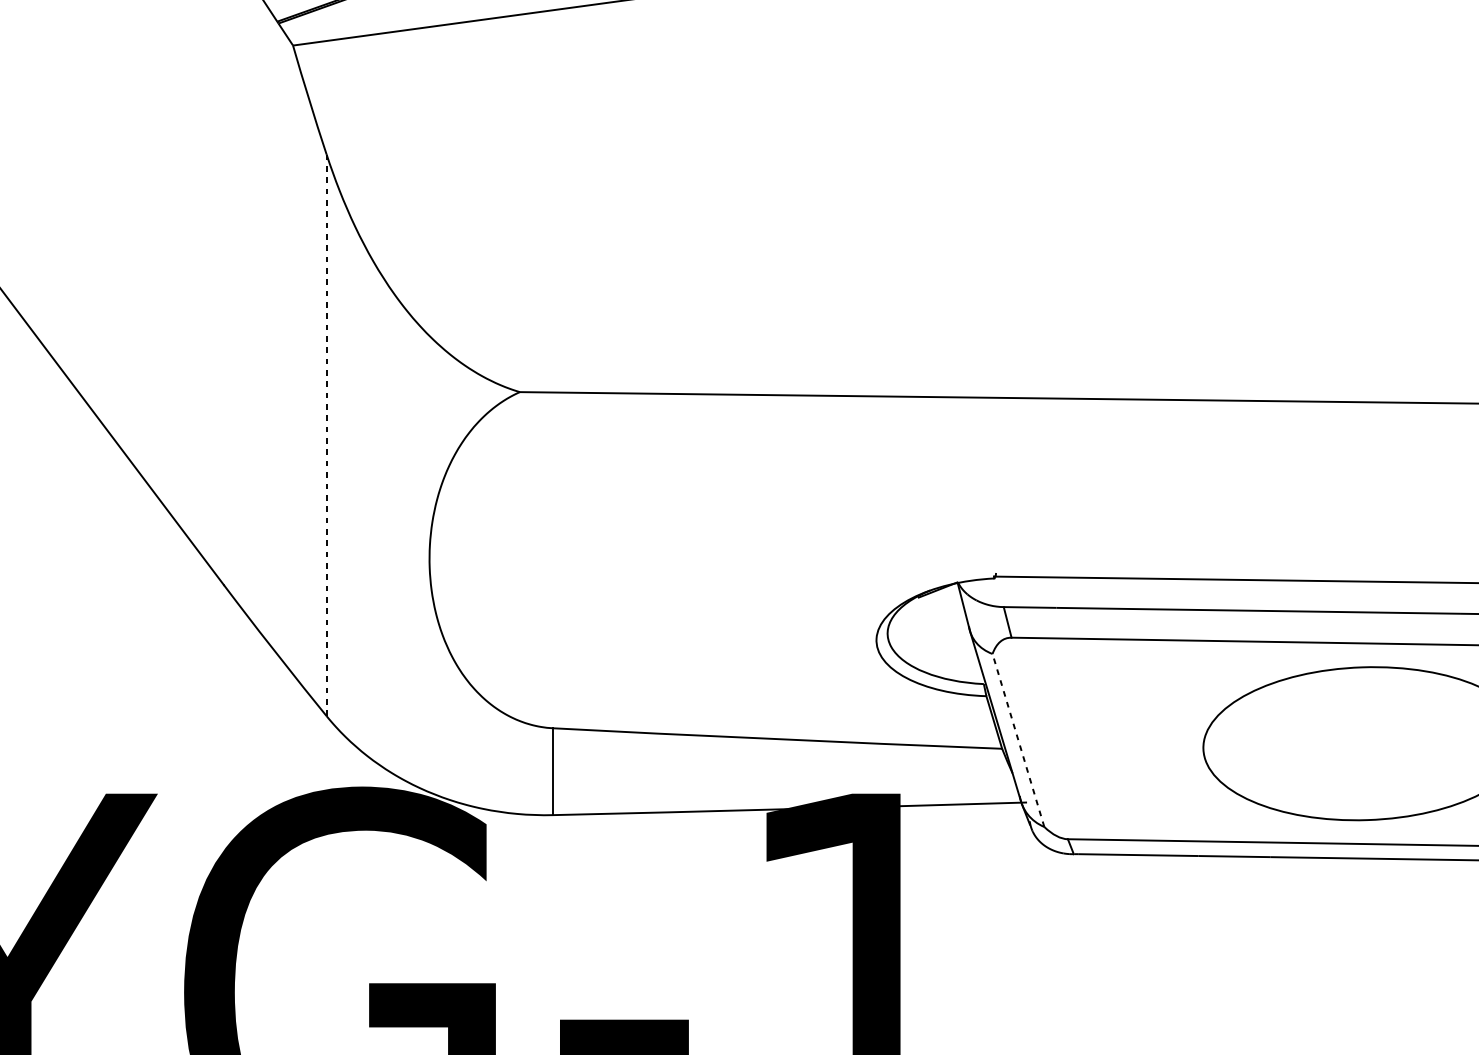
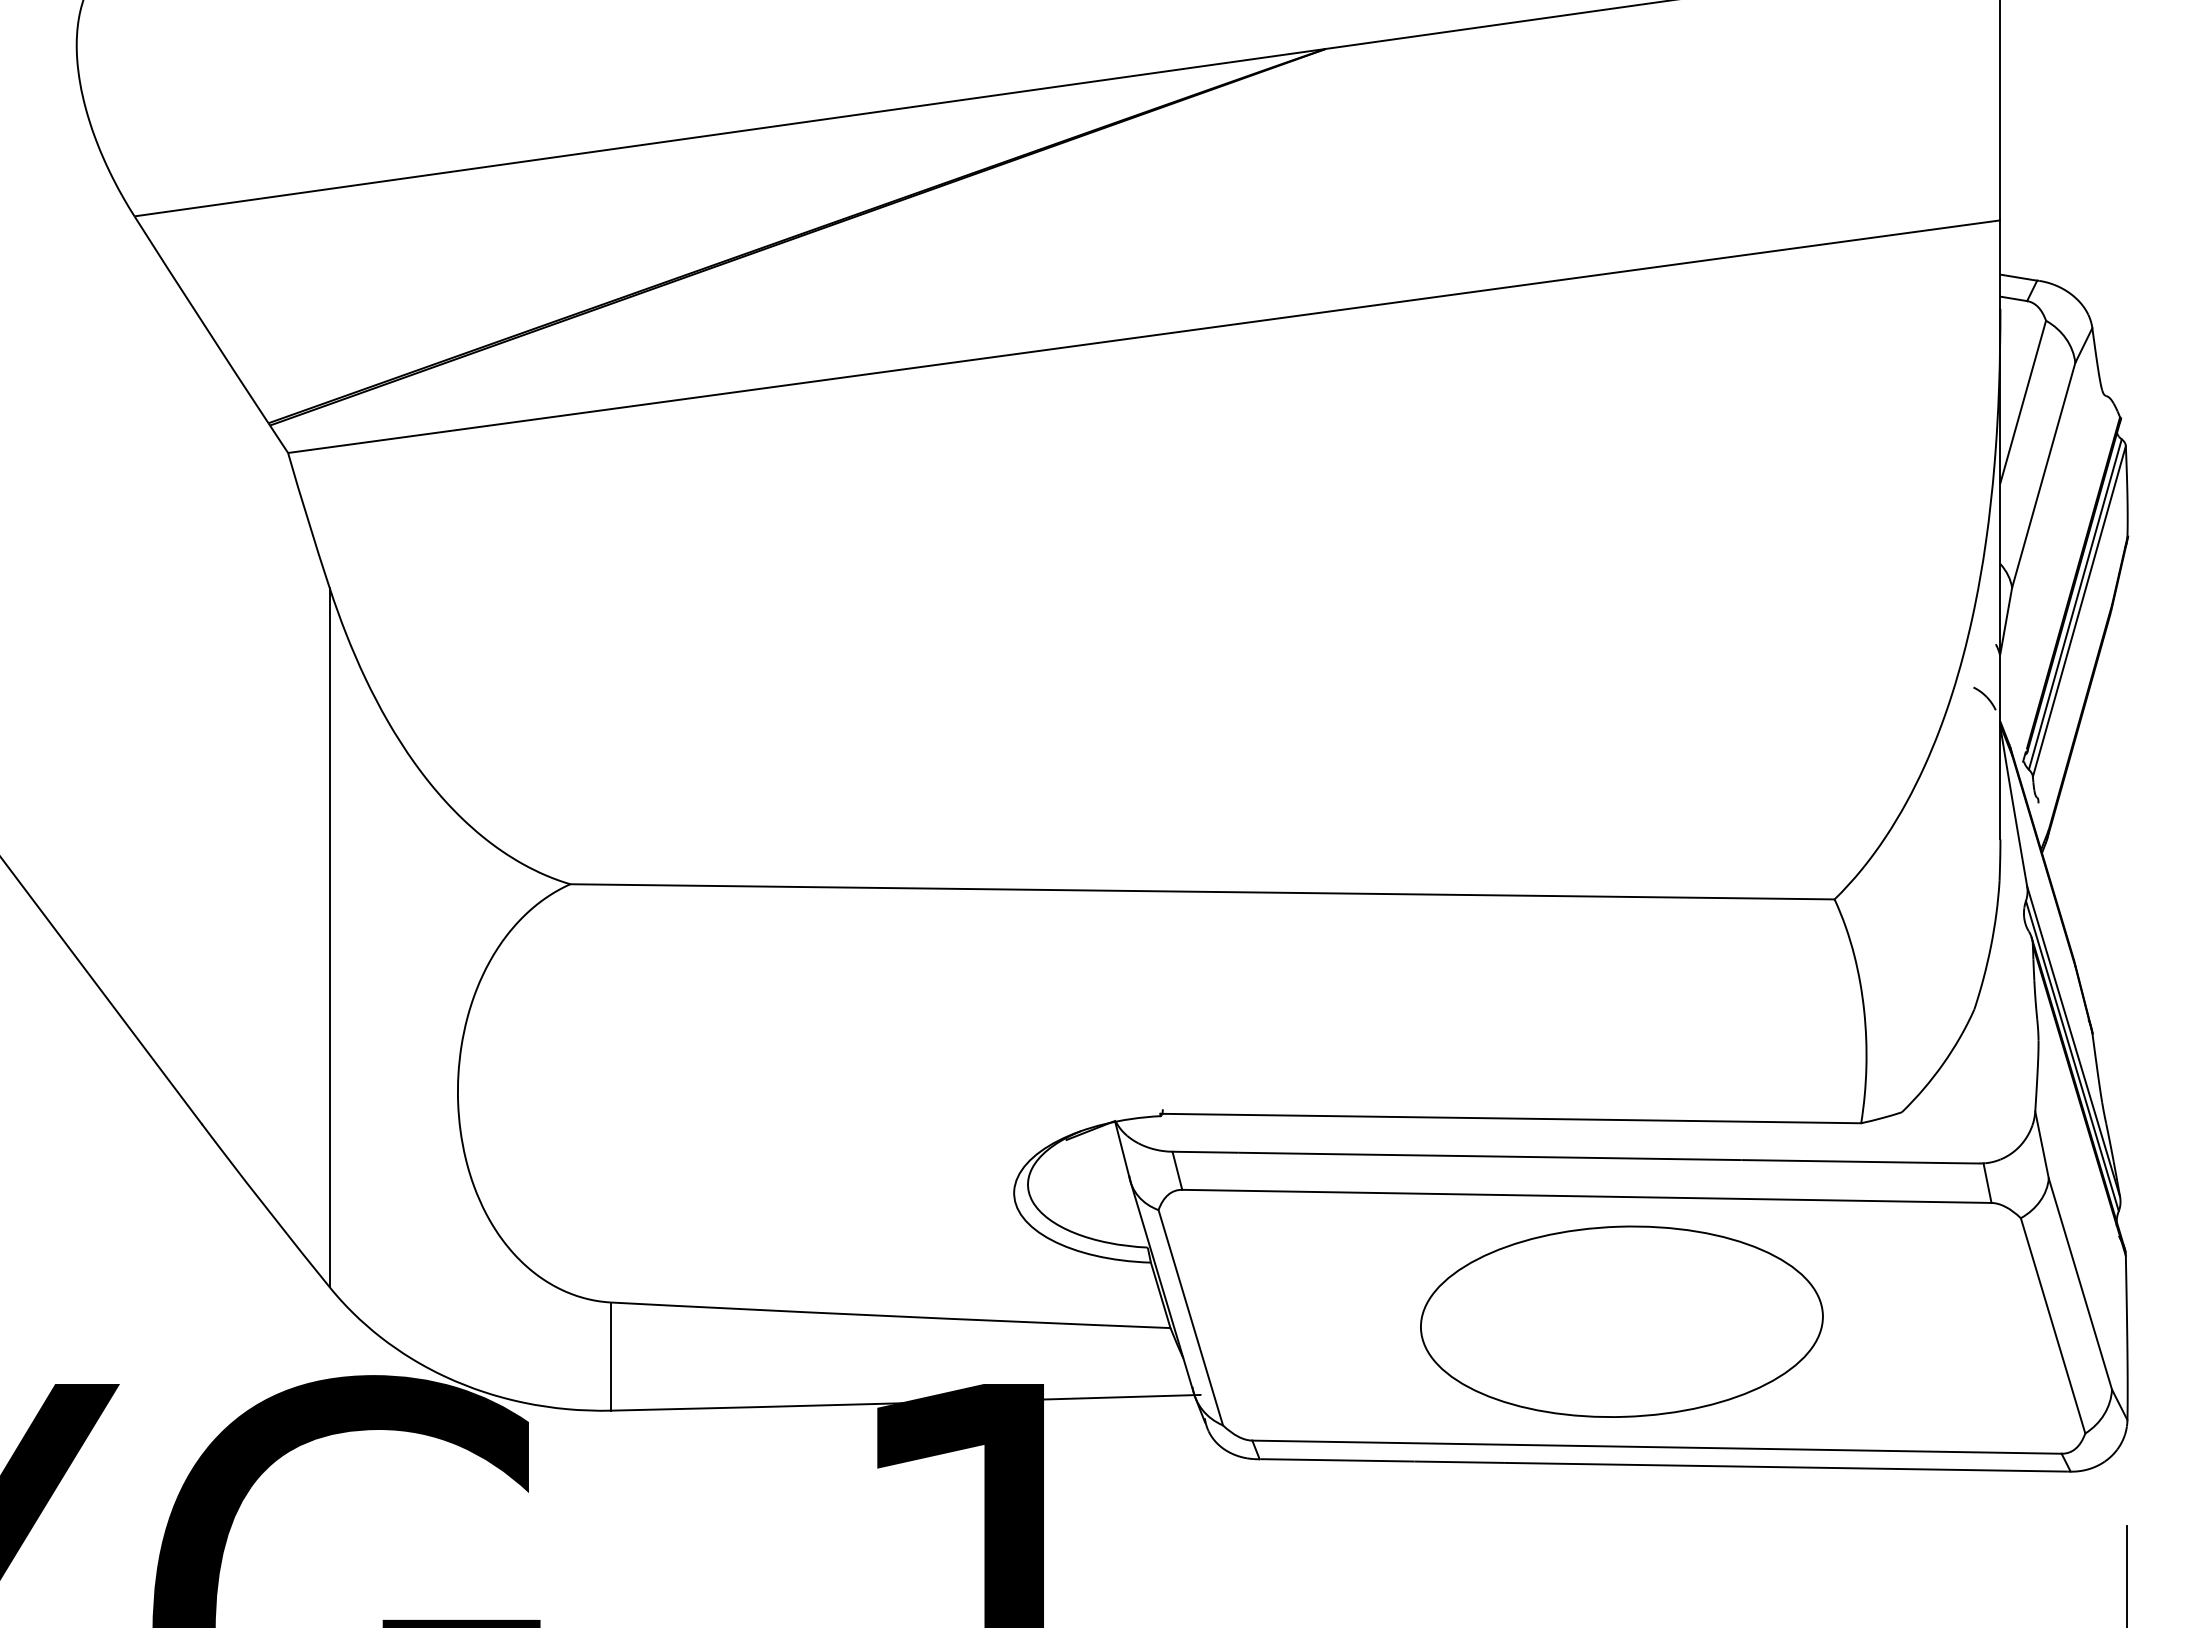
line: (326, 434) -> (329, 937), dashed -> solid
line: (1018, 740) -> (1190, 1317), dashed -> solid

